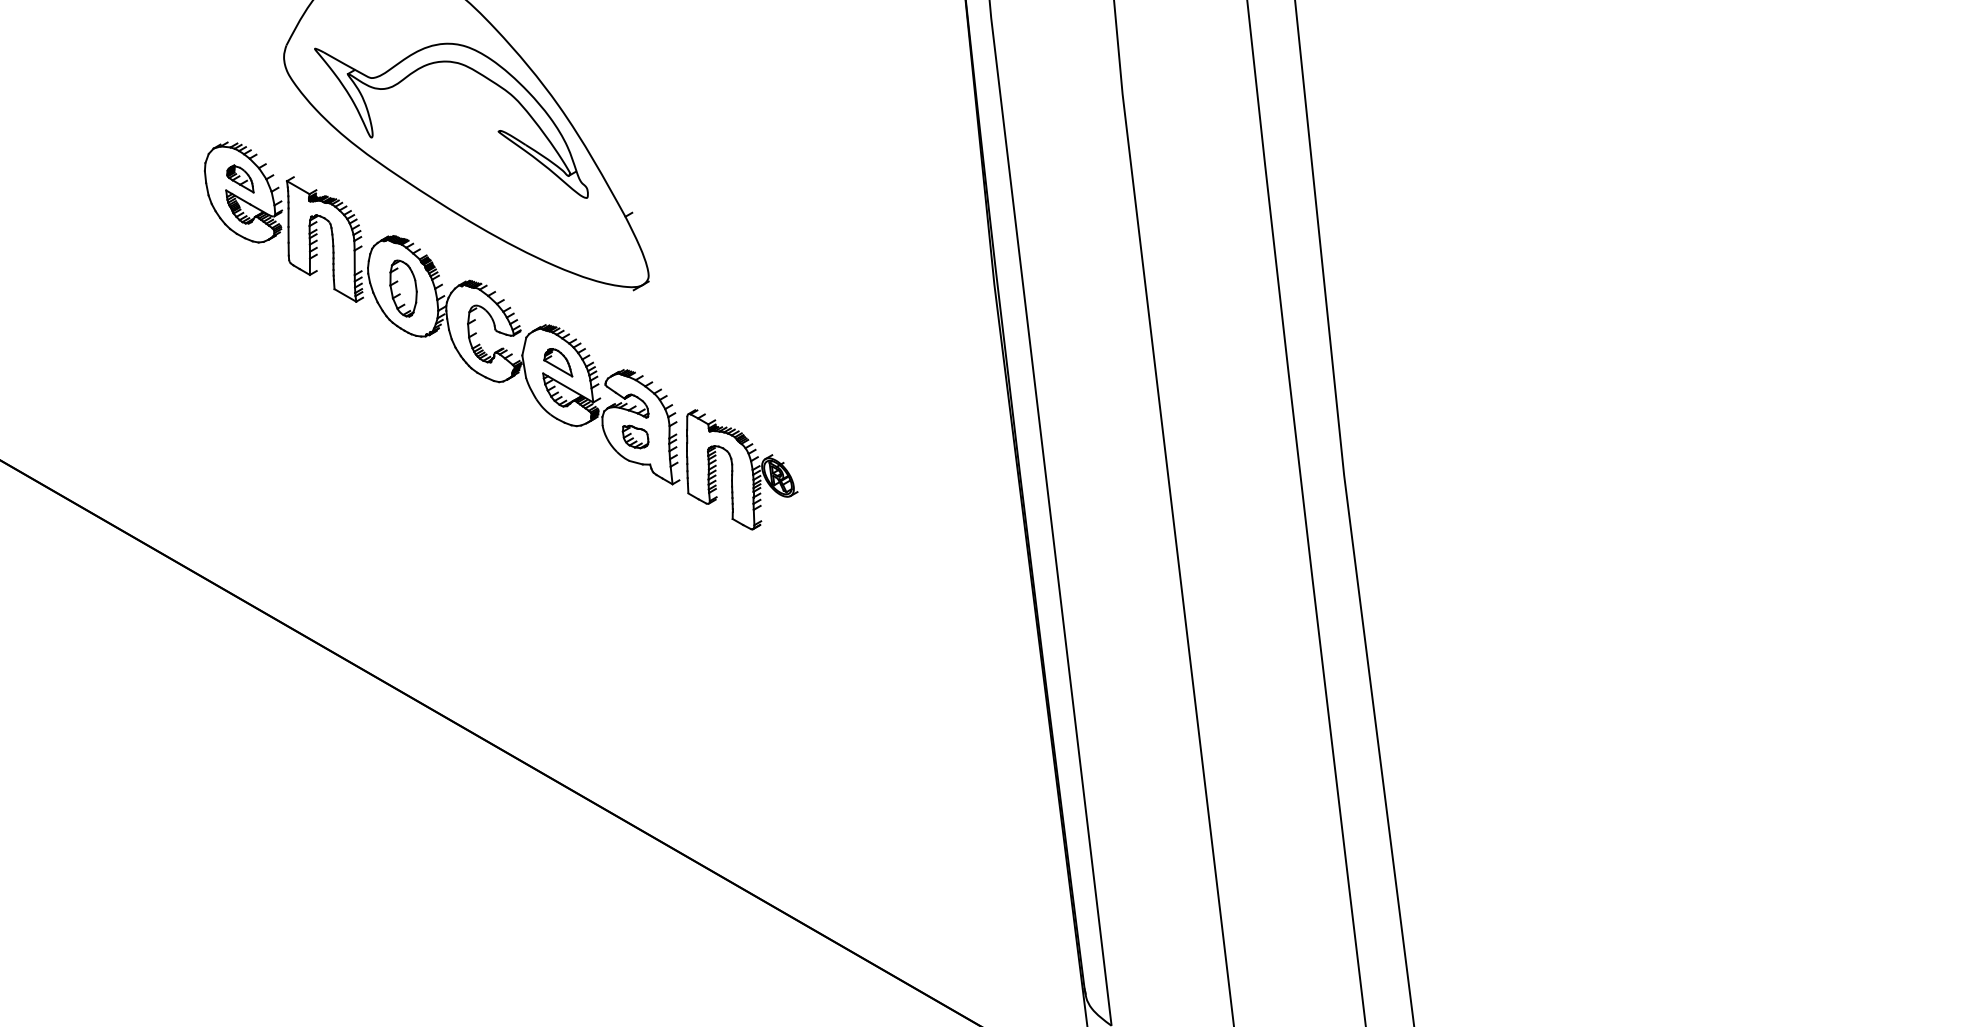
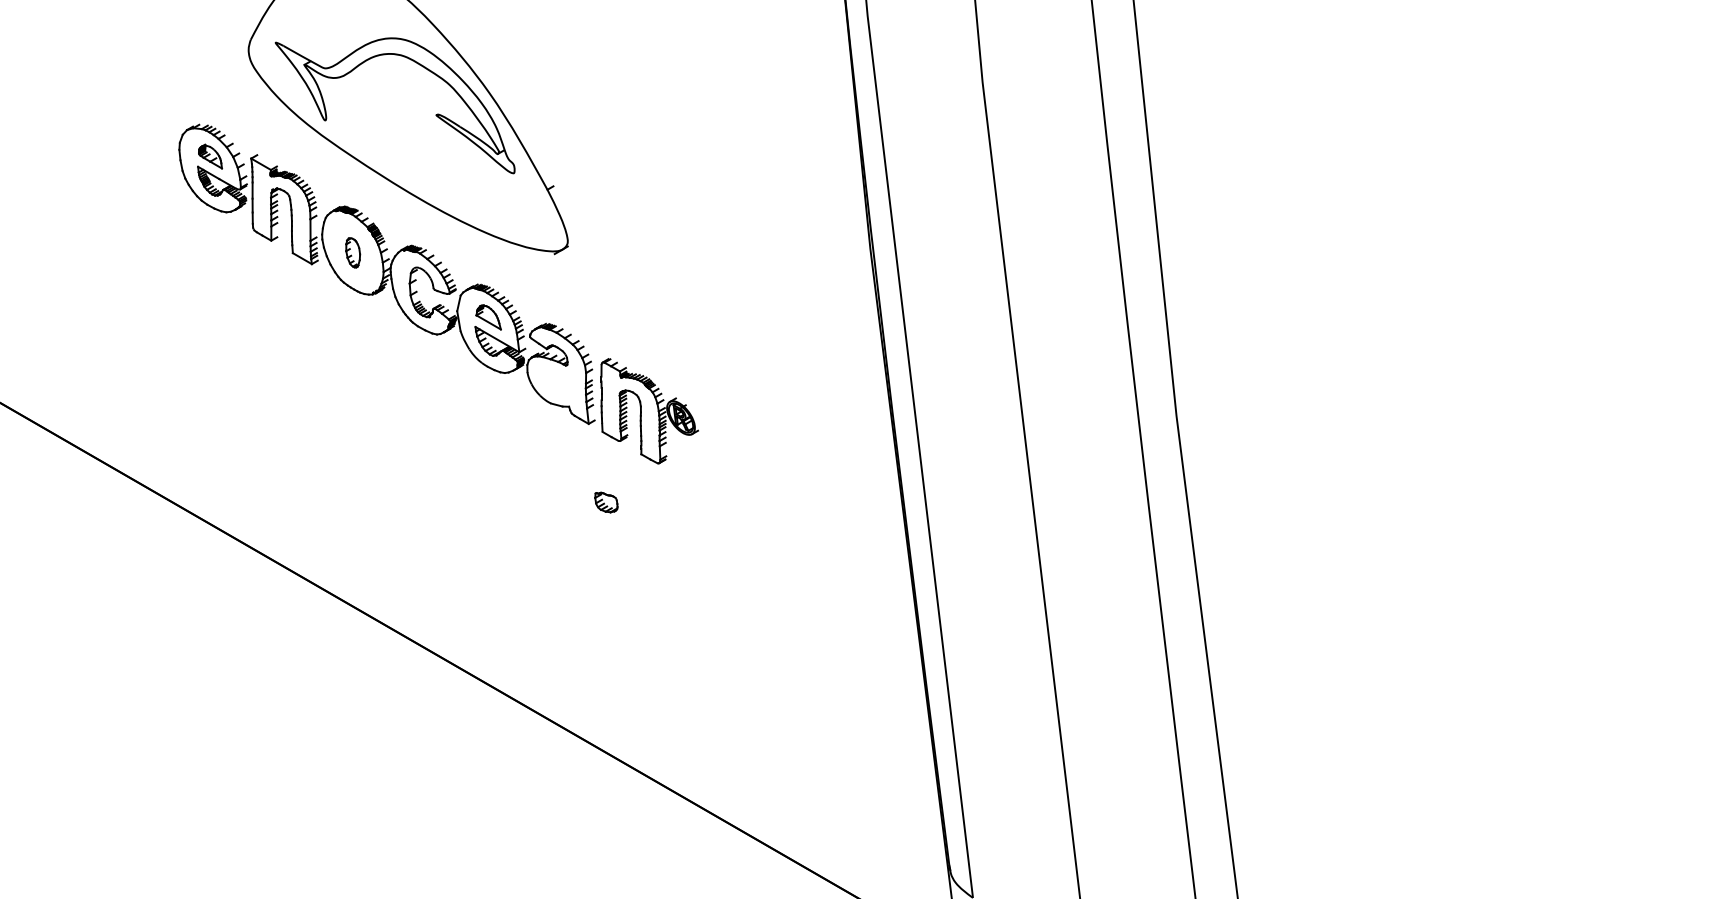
part: (402, 288) -> (352, 252), size x0.6
part: (635, 436) -> (606, 502), moved

